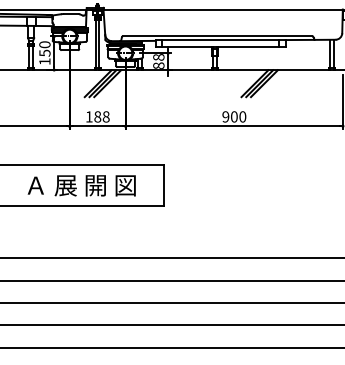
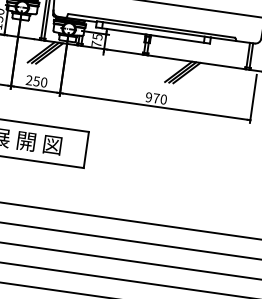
text: (158, 61) -> (96, 40), 88 -> 75
text: (97, 116) -> (36, 81), 188 -> 250
text: (234, 116) -> (156, 98), 900 -> 970

